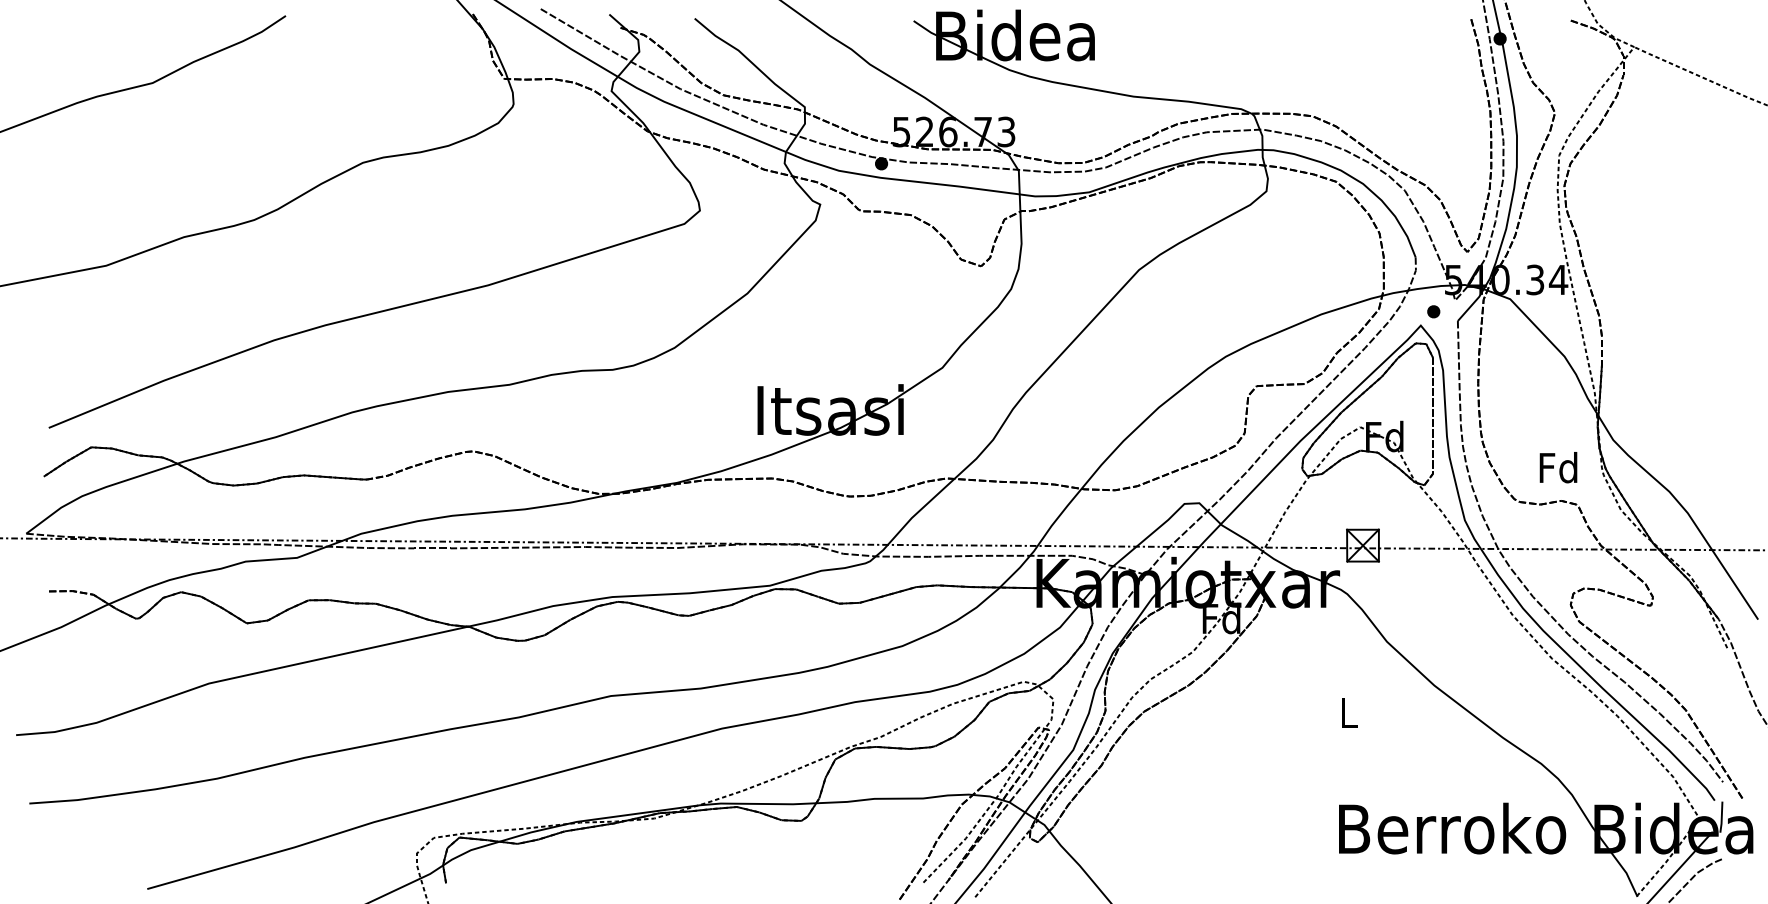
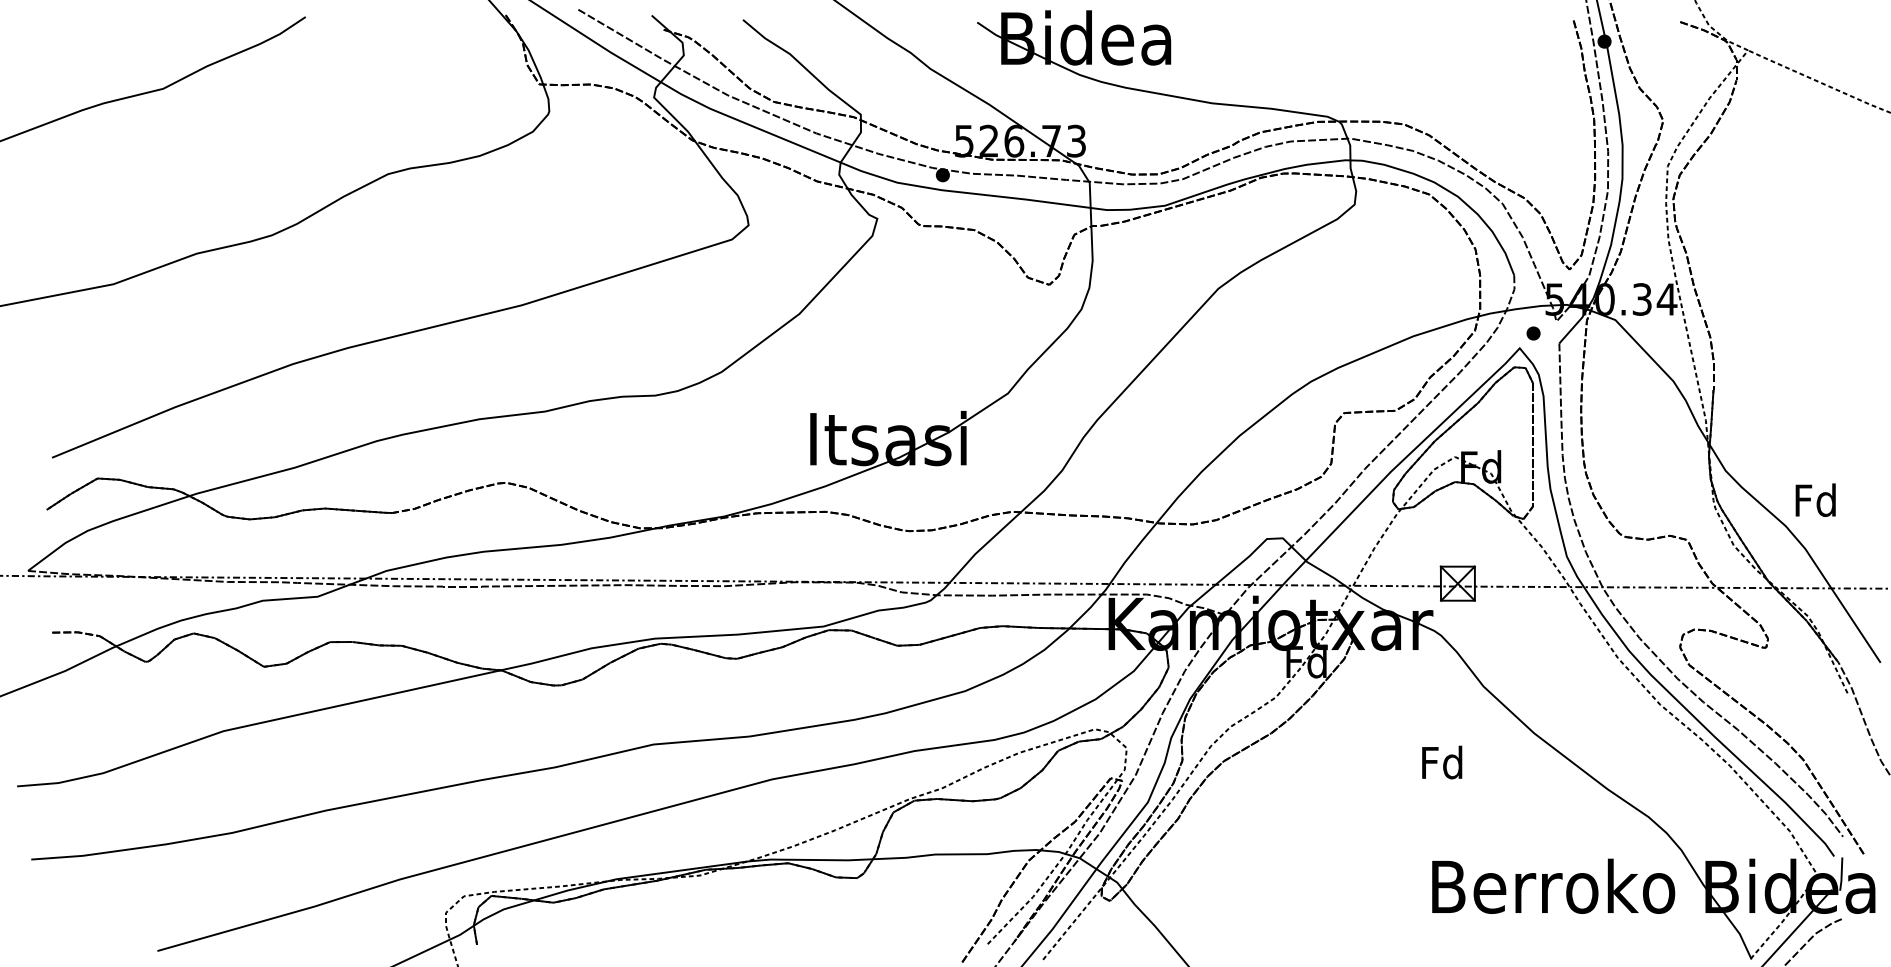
text: (1558, 467) -> (1815, 500), moved
text: (1347, 712) -> (1441, 762), L -> Fd

